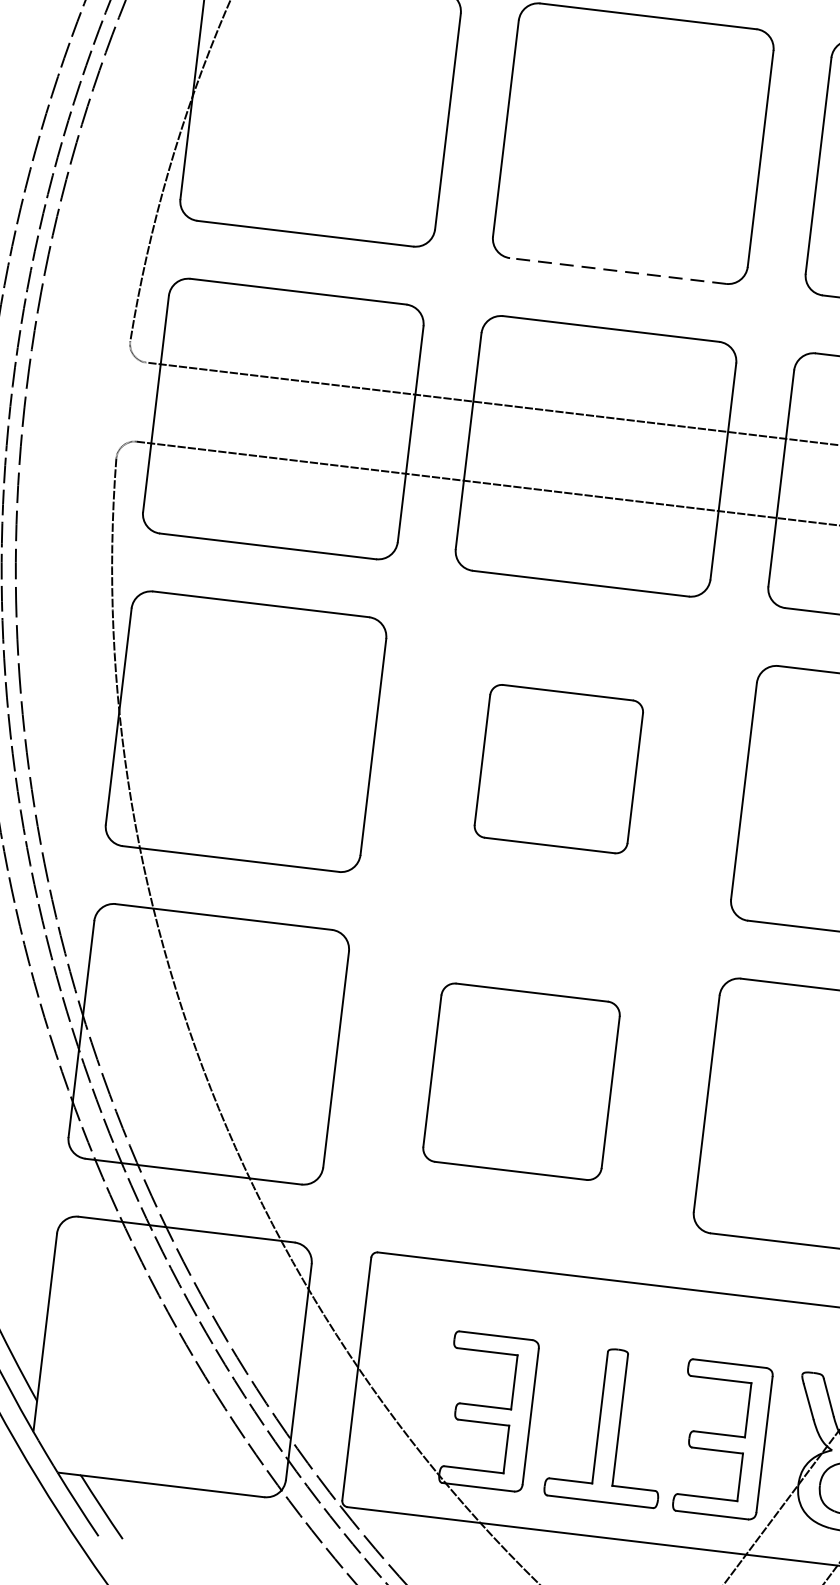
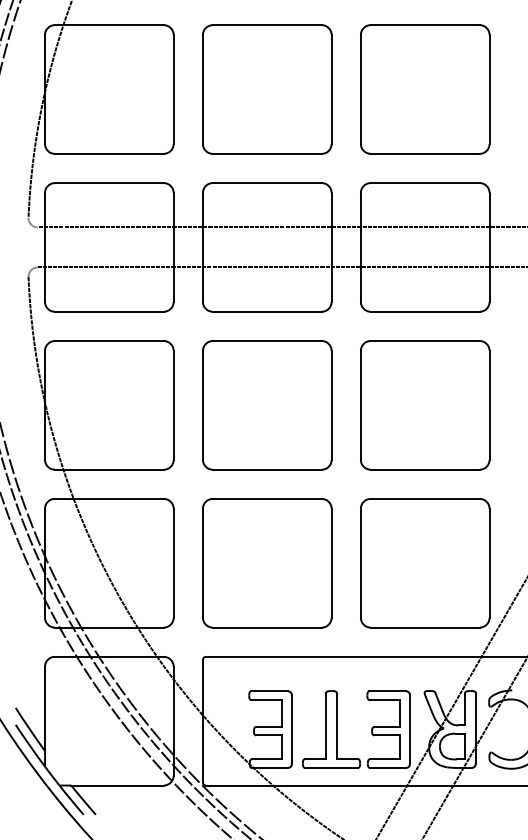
line: (618, 270) -> (267, 153), dashed -> solid
part: (559, 769) -> (267, 405), size x1.67
part: (521, 1082) -> (267, 563), size x1.43

